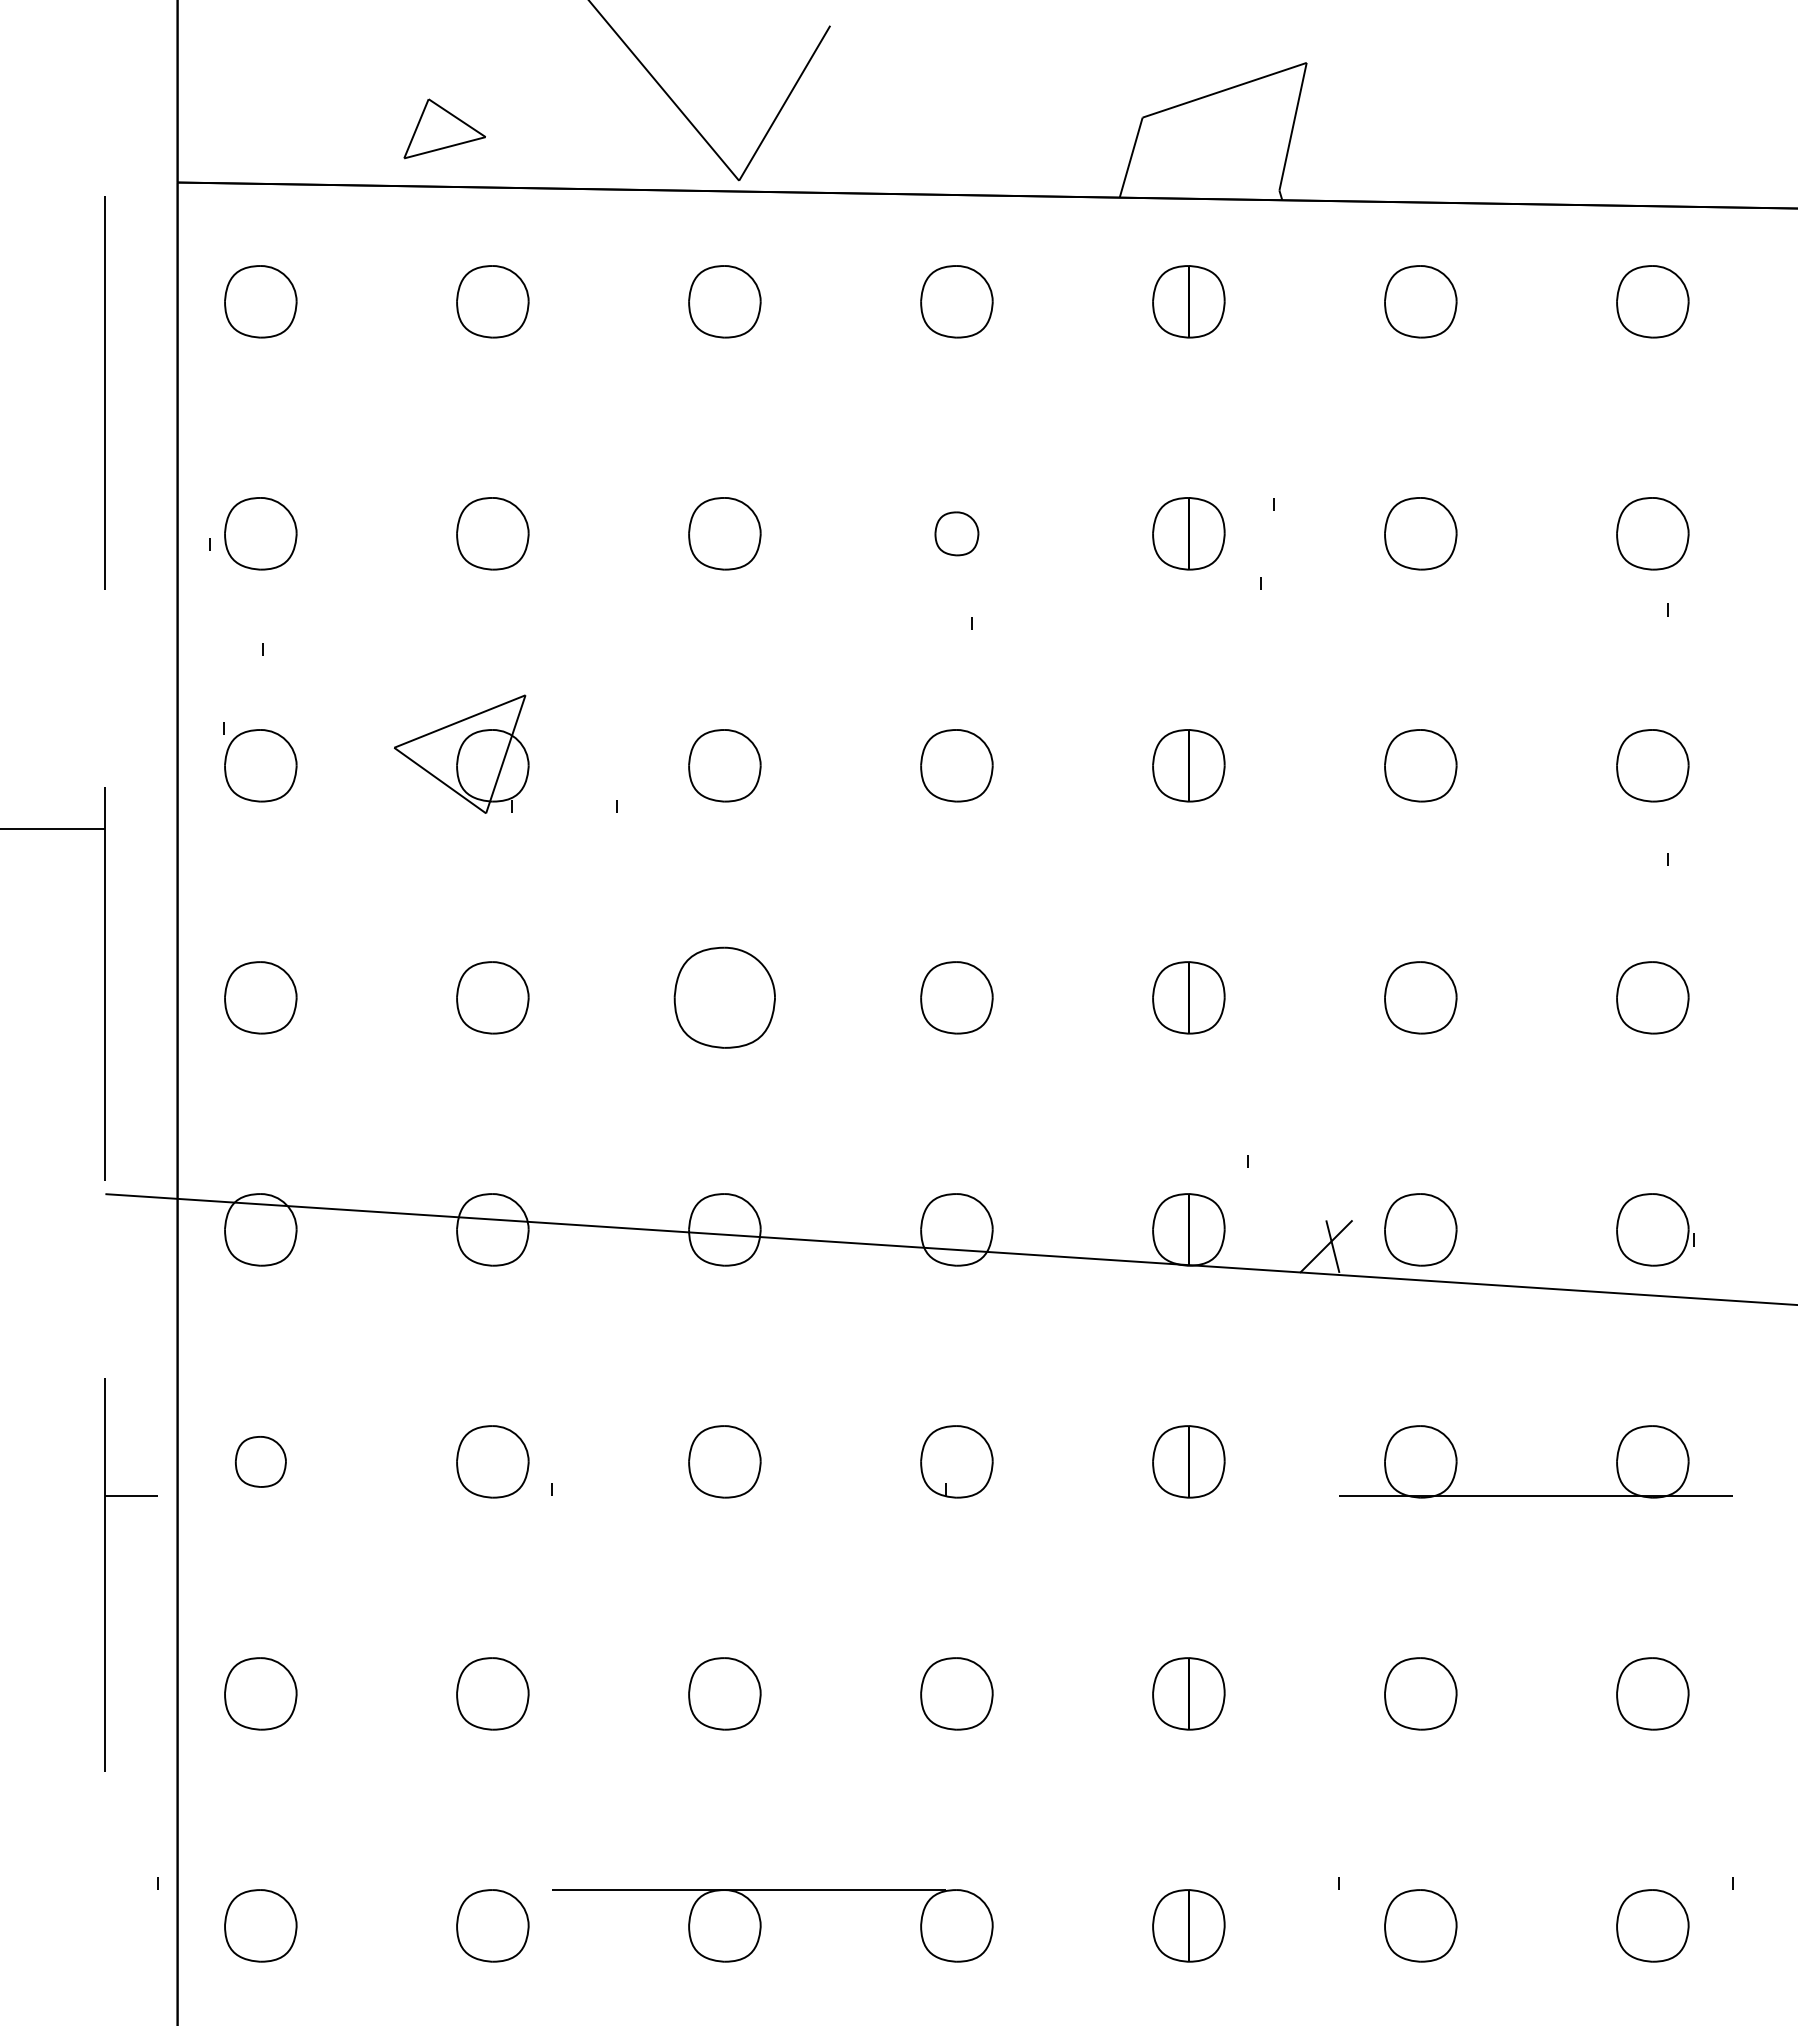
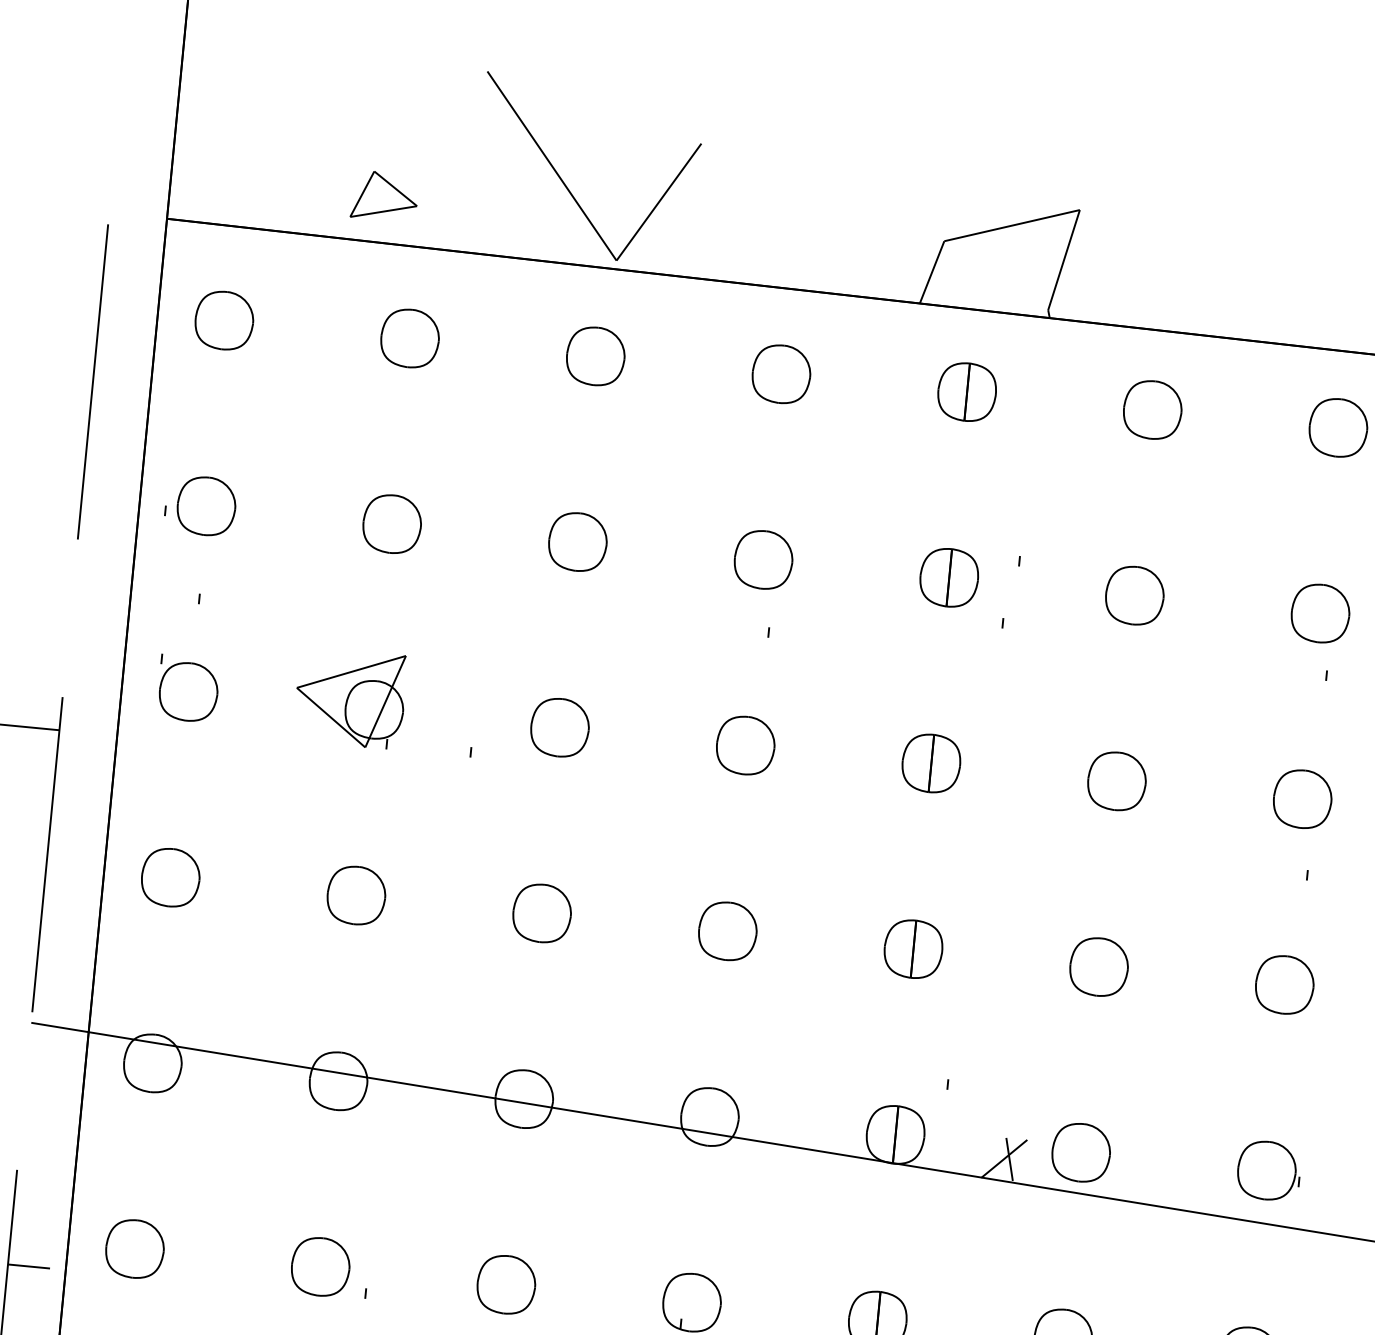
part: (956, 533) -> (763, 559), size x1.67
part: (724, 997) -> (541, 913), size x0.71
part: (260, 1461) -> (134, 1248), size x1.43

